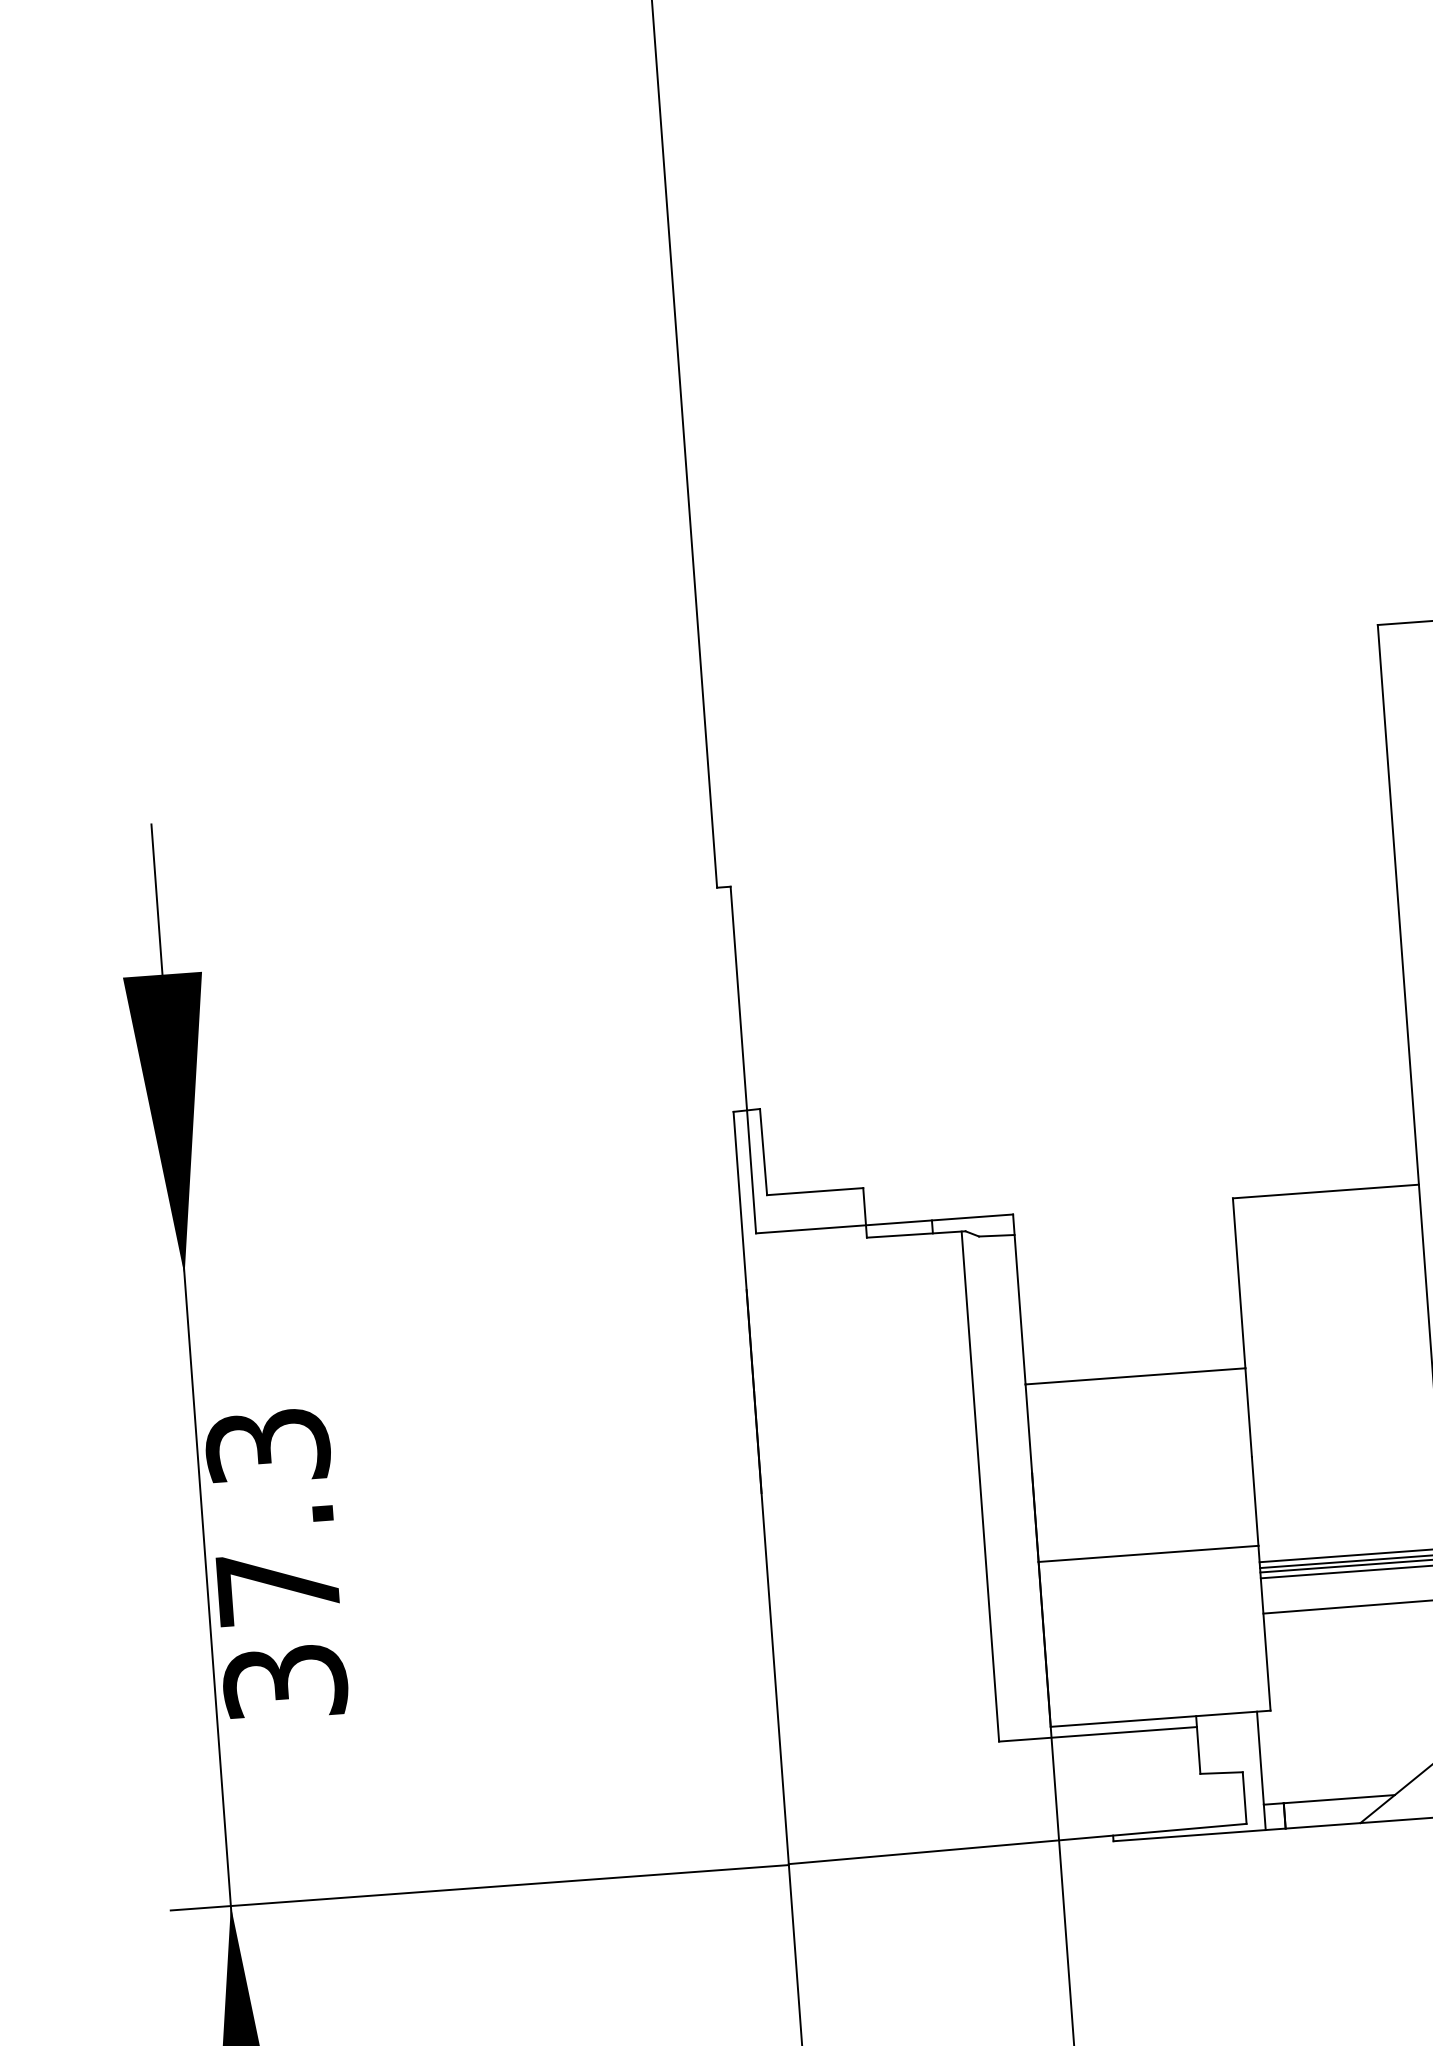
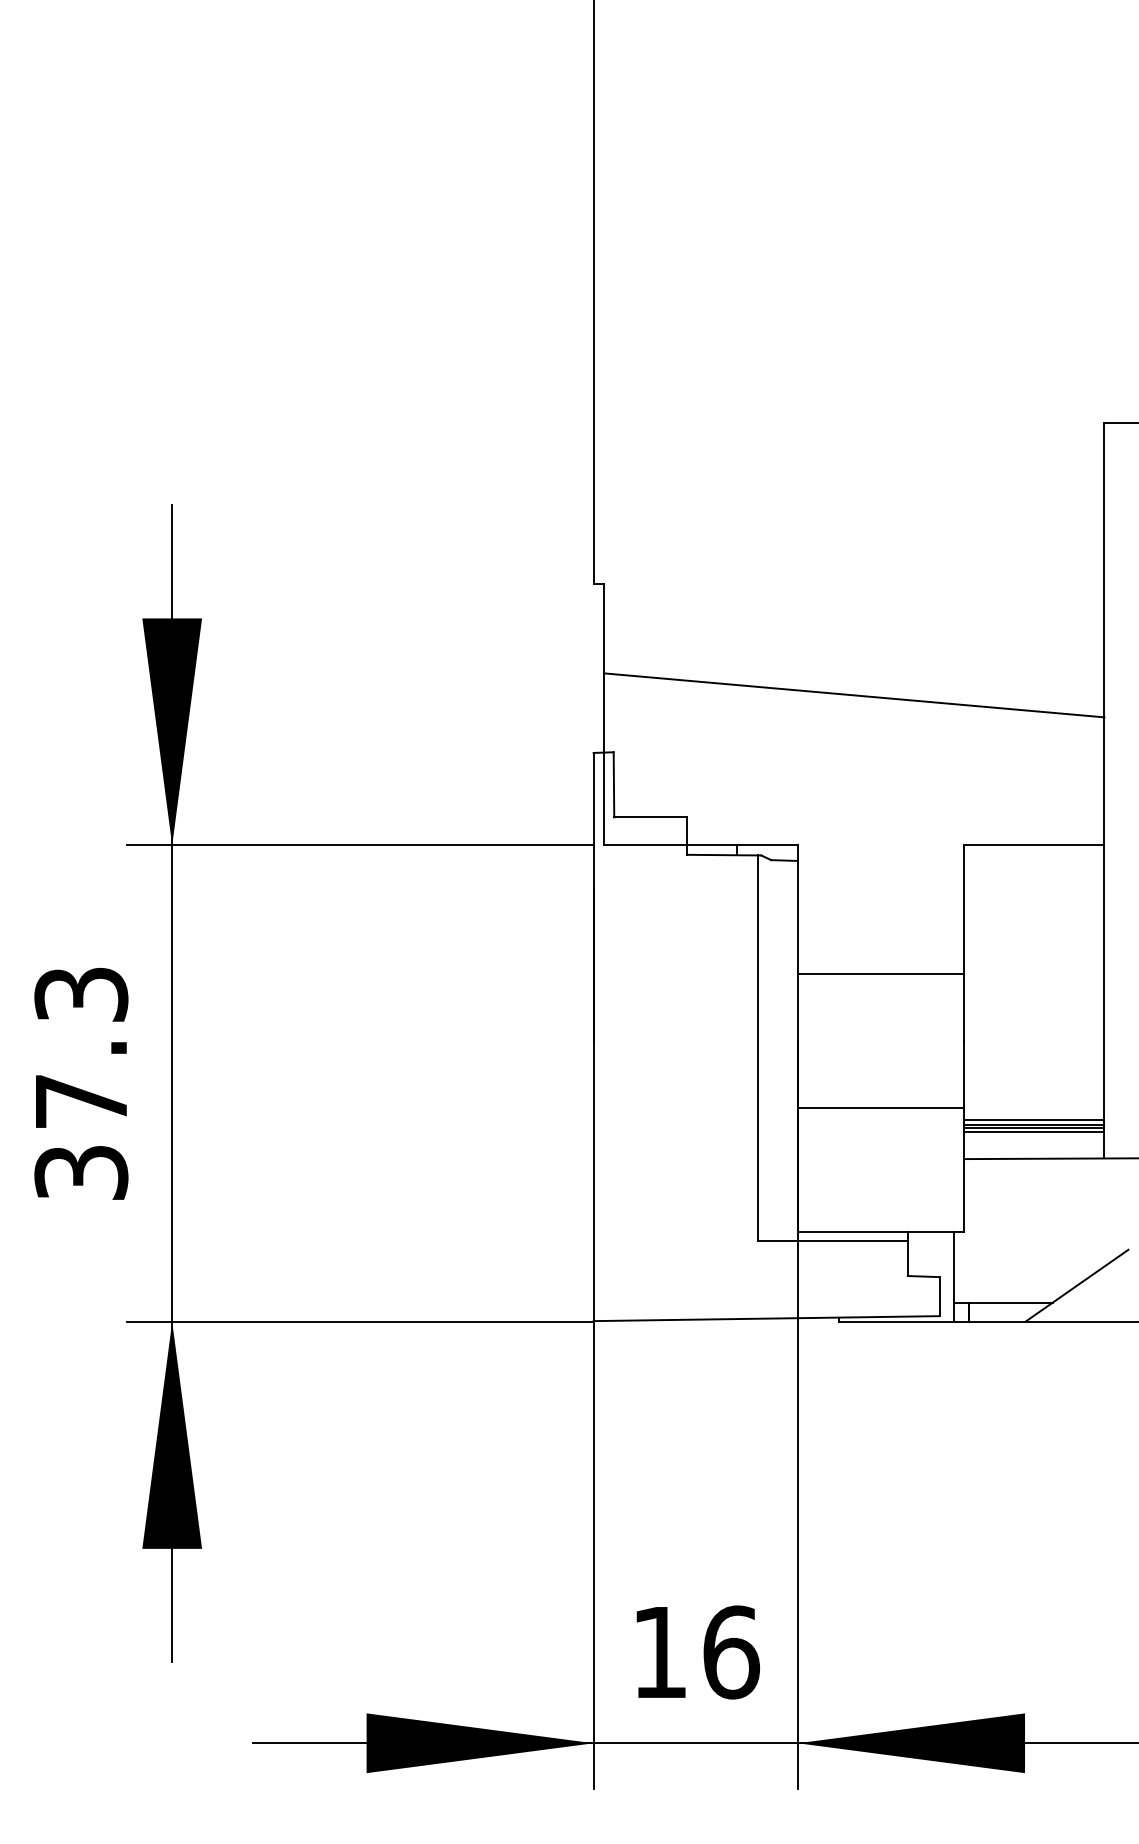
line: (1072, 1010) -> (853, 695), added
line: (432, 1257) -> (359, 845), added
text: (276, 1564) -> (81, 1083), moved

